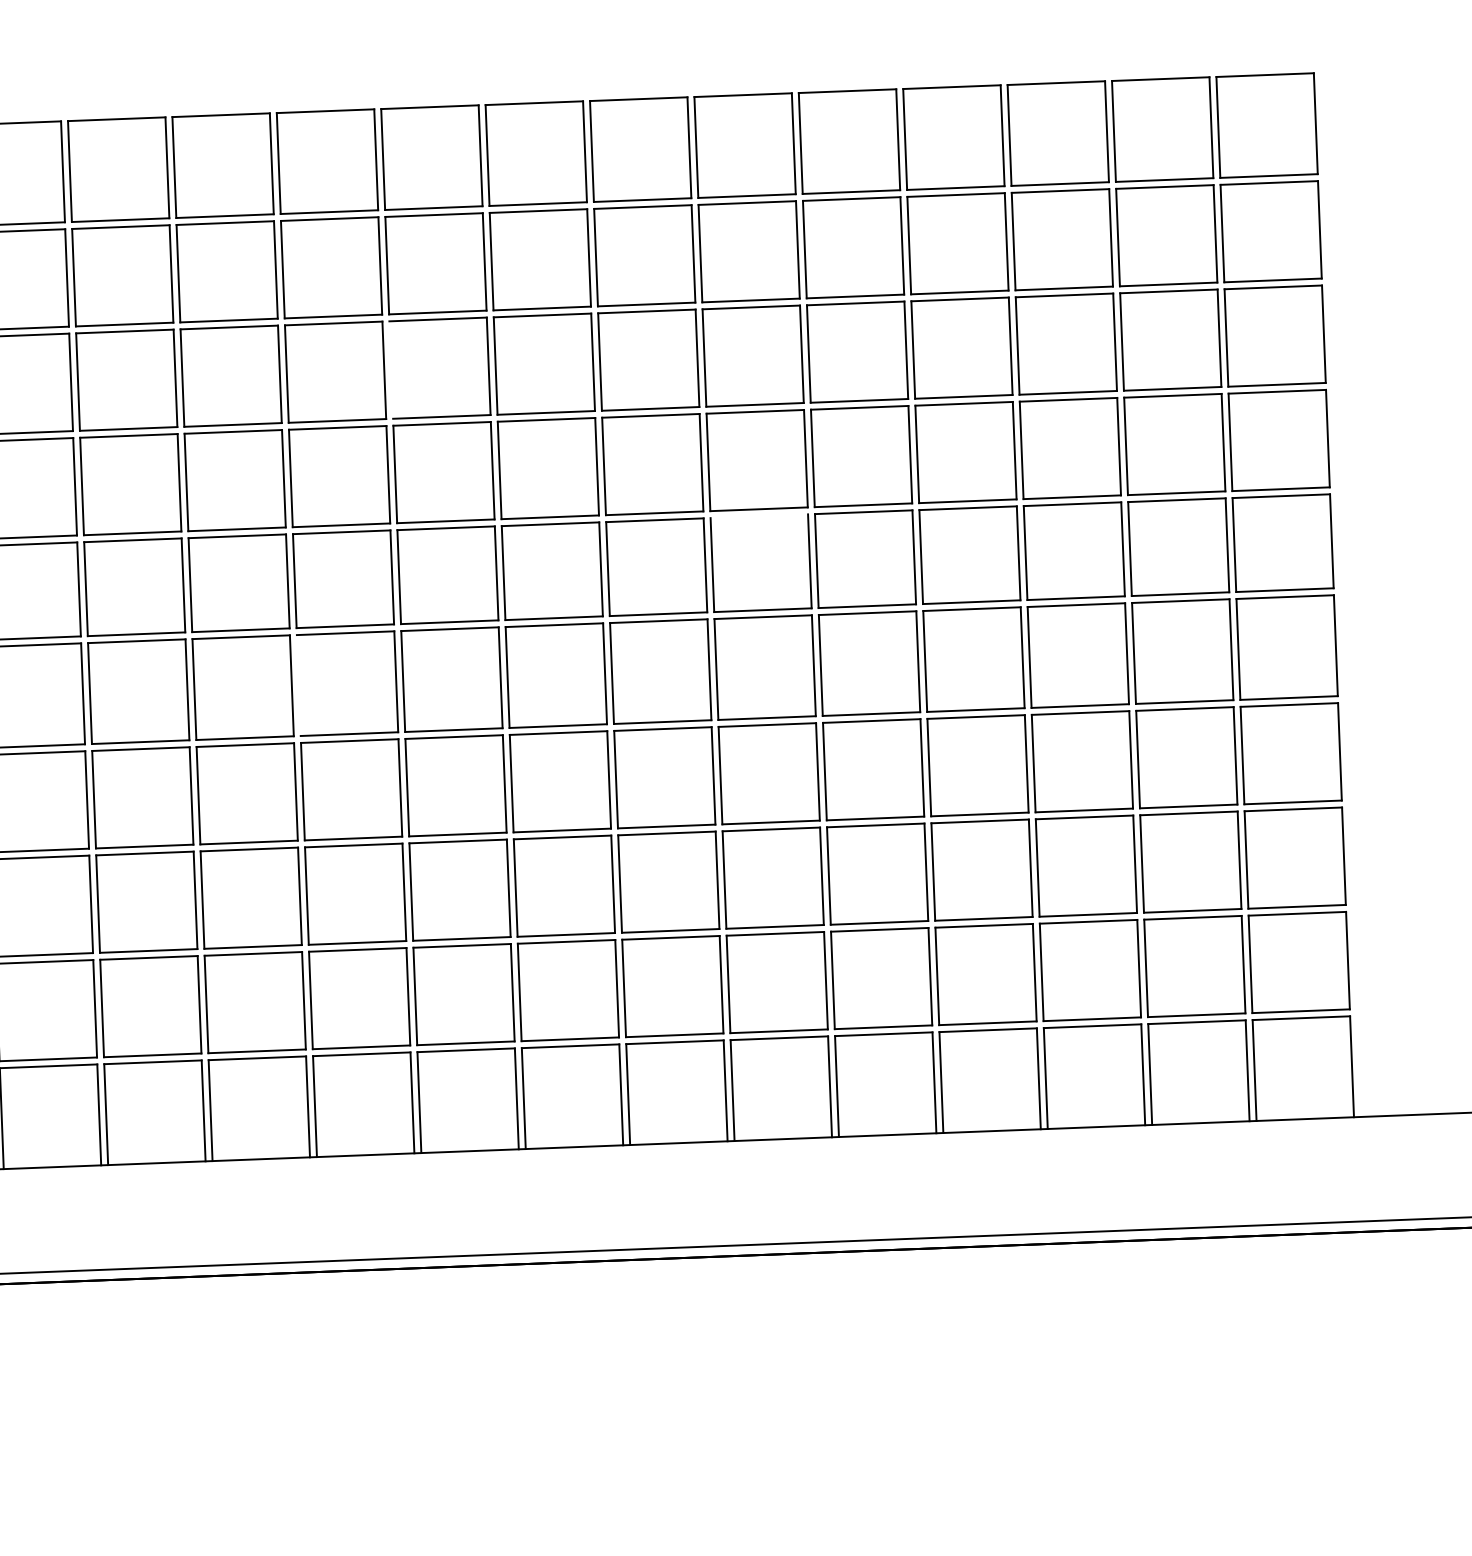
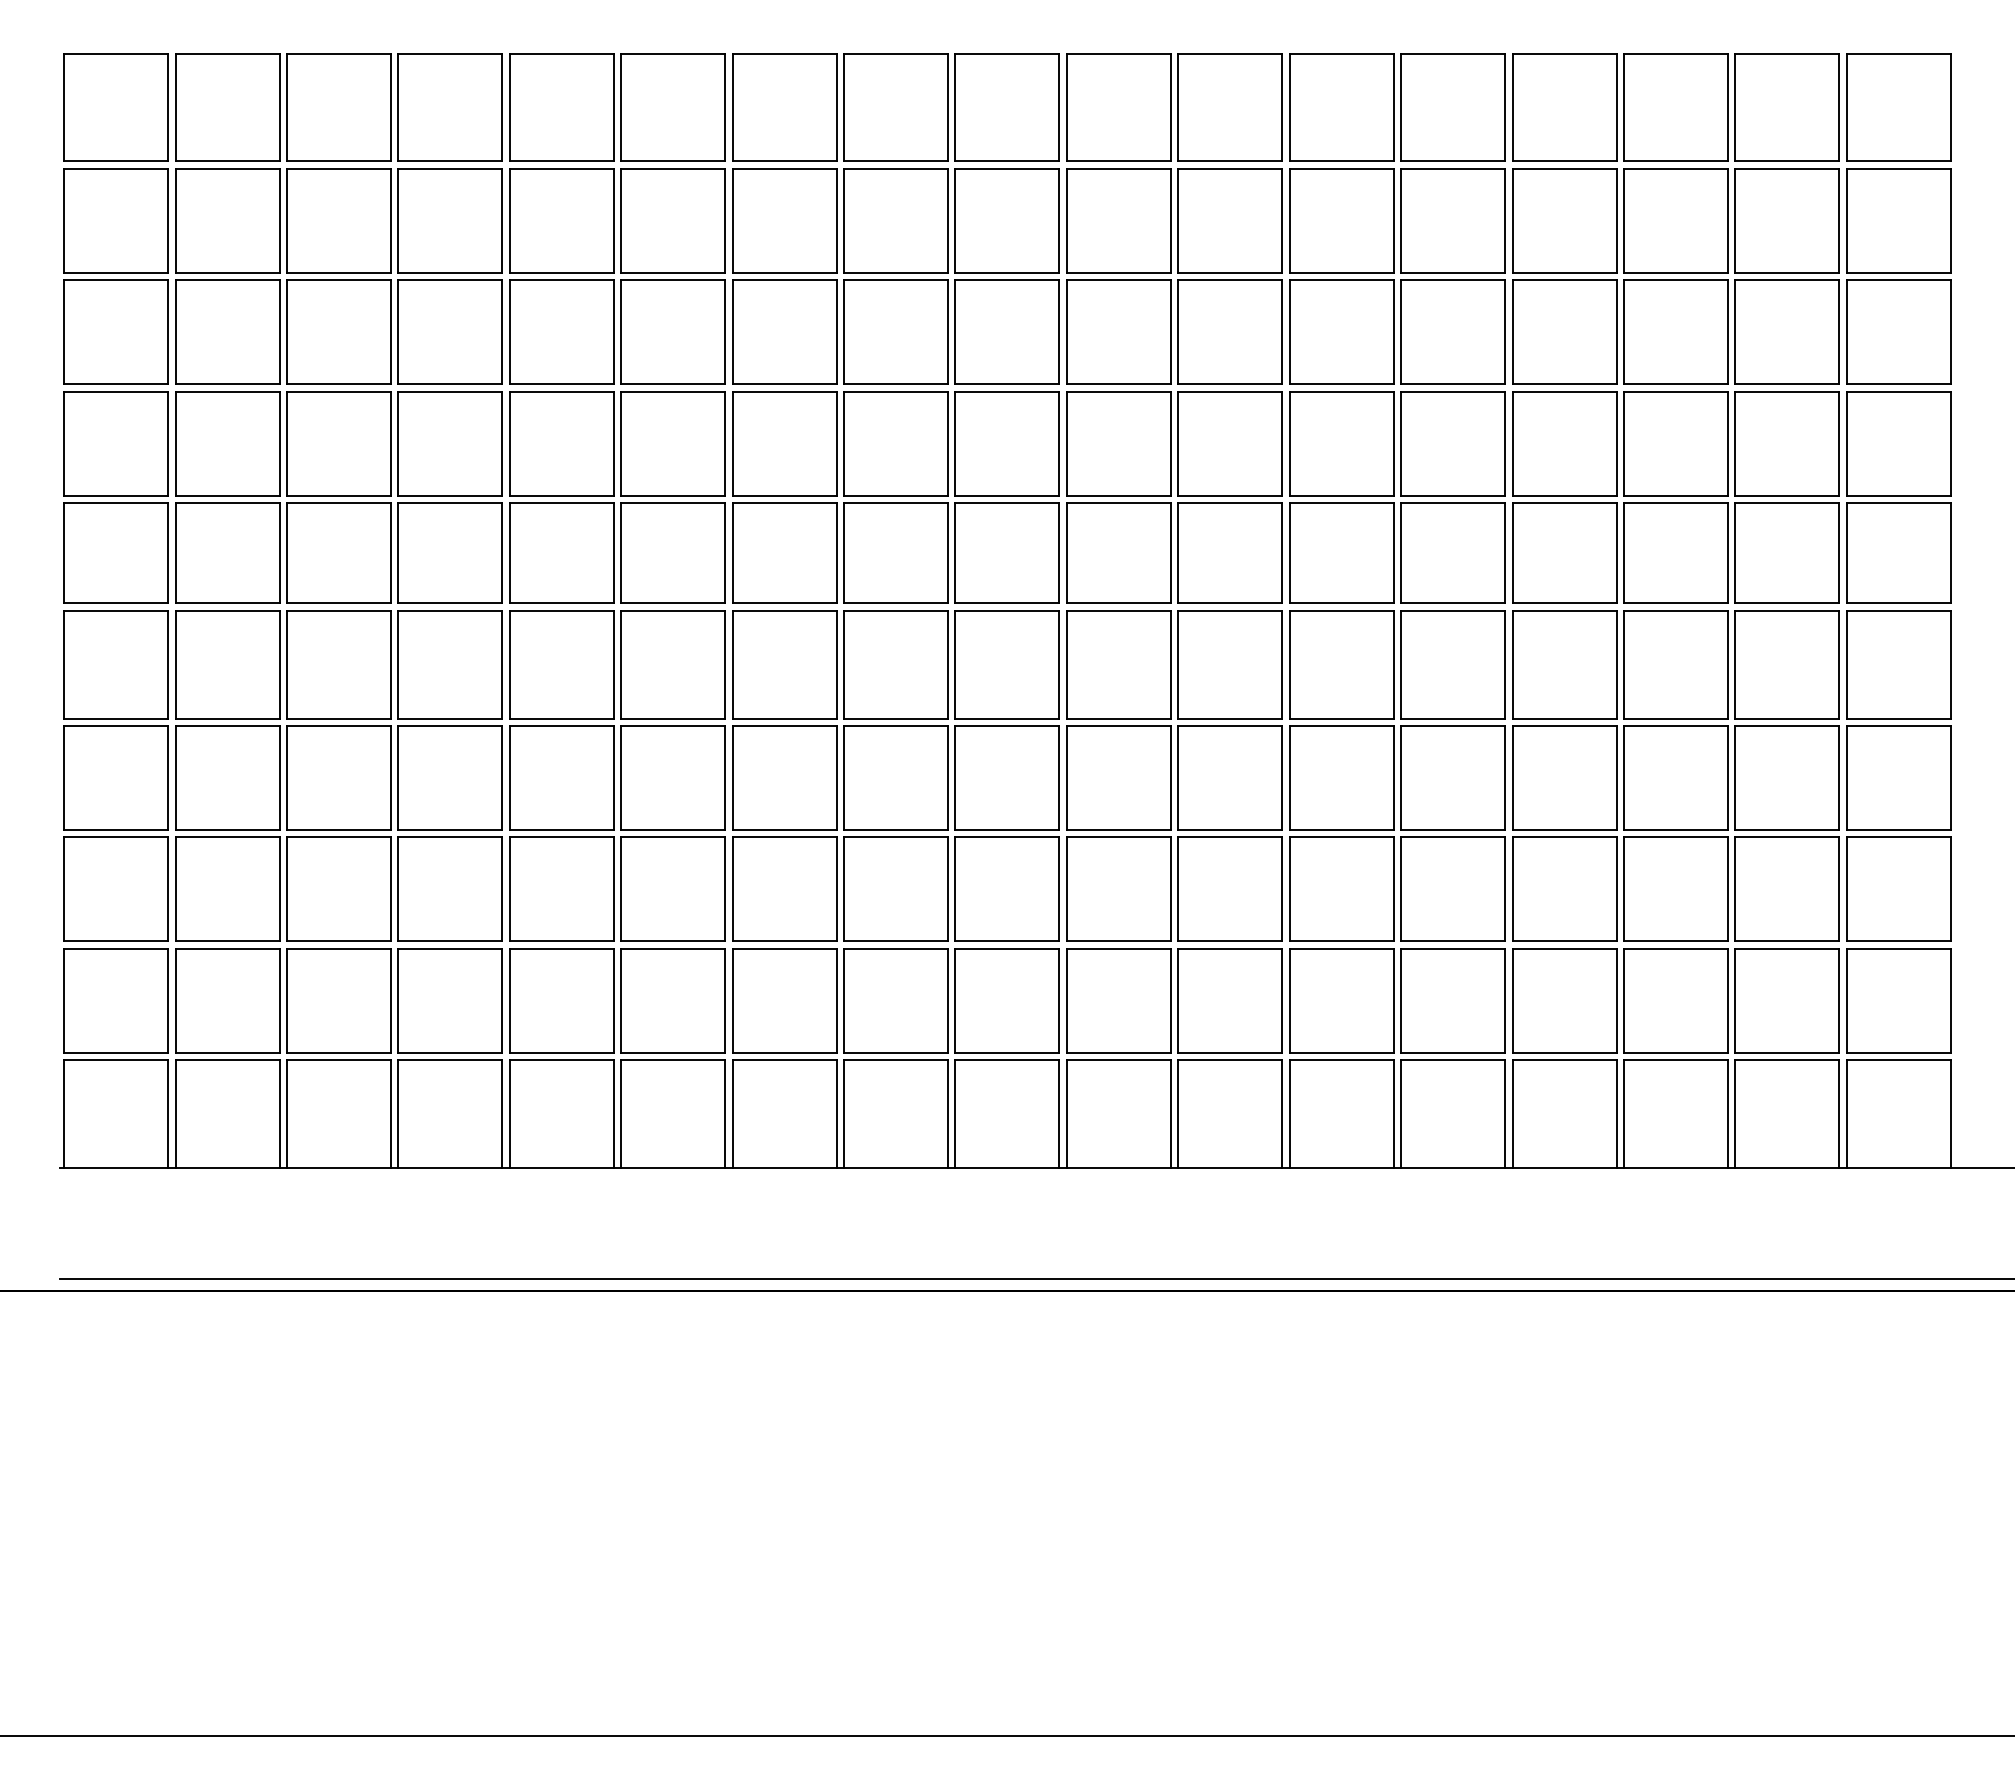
line: (391, 370) -> (955, 332), added
line: (759, 516) -> (1341, 503), added
line: (299, 685) -> (844, 664), added

